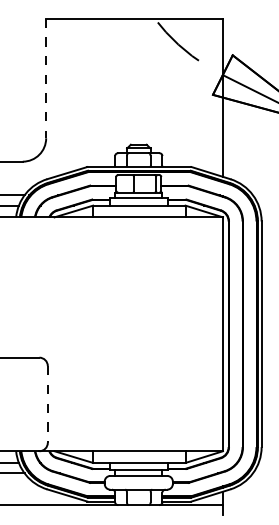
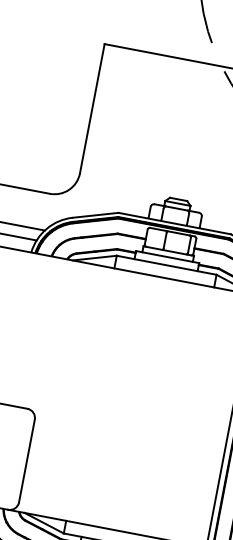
line: (46, 78) -> (92, 108), dashed -> solid
line: (47, 404) -> (26, 461), dashed -> solid

